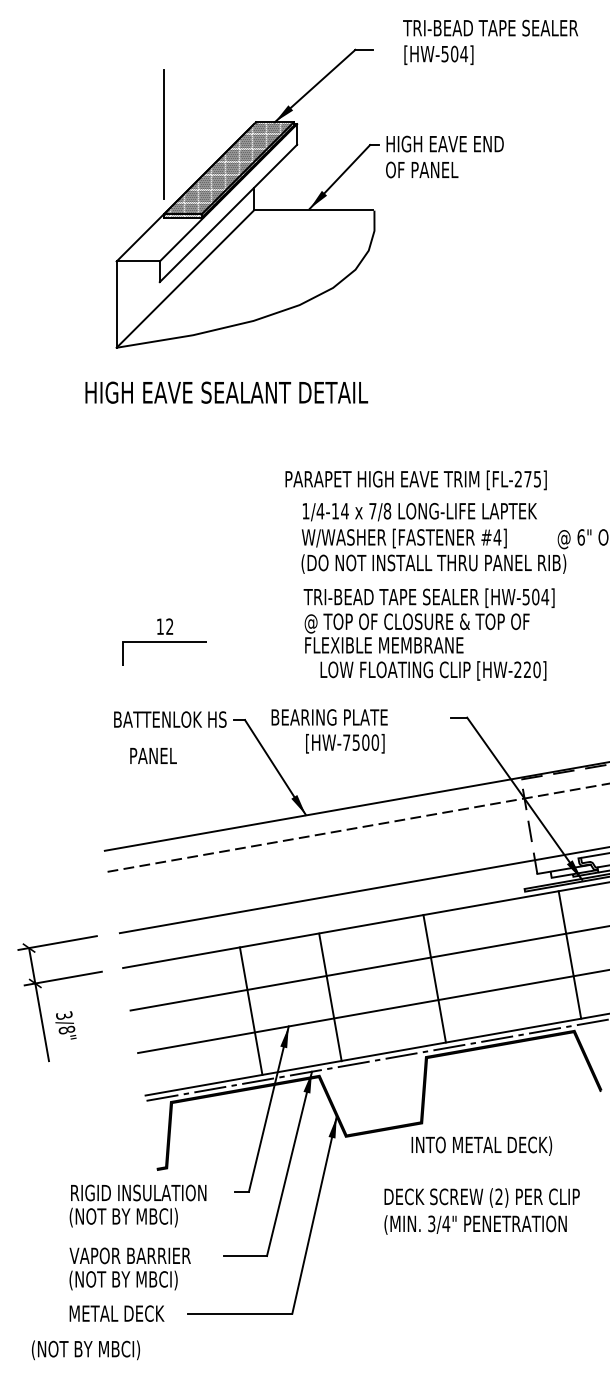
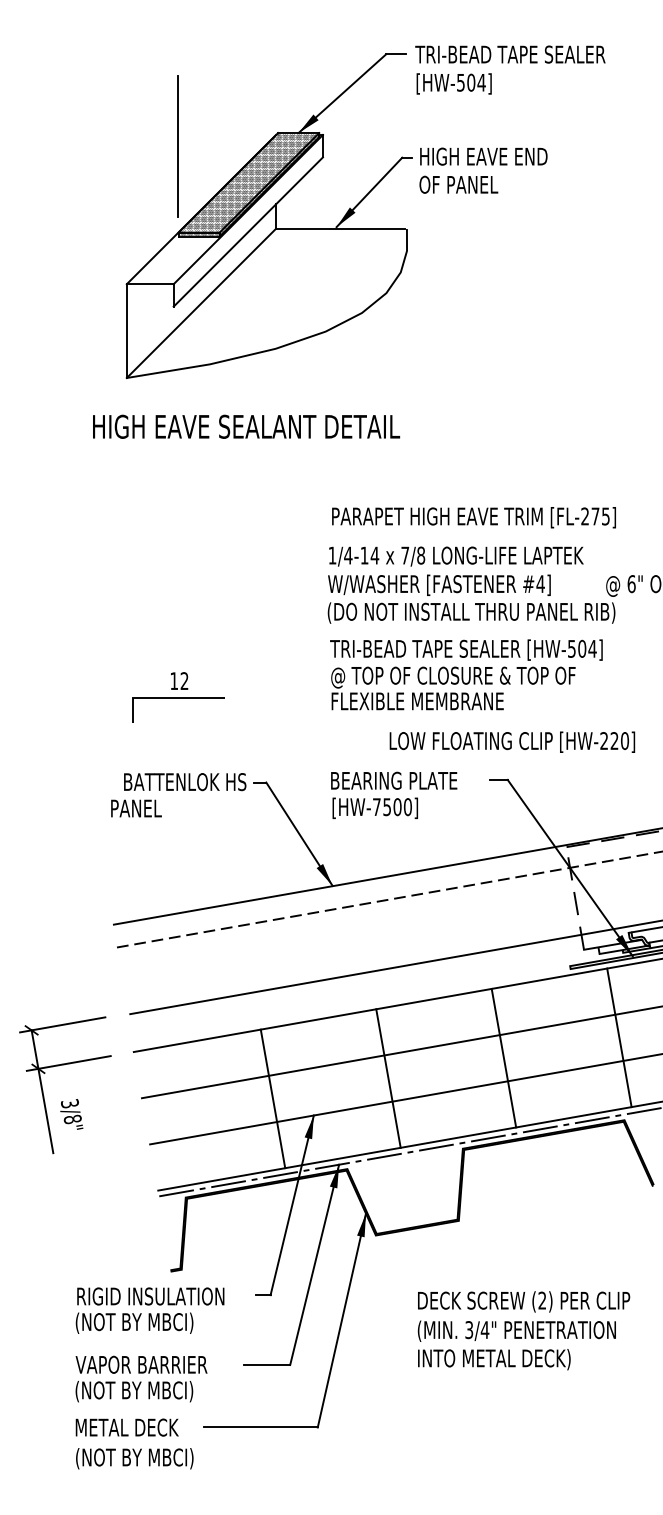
text: (490, 41) -> (510, 69), moved
text: (415, 480) -> (473, 517), moved
text: (433, 670) -> (512, 741), moved
text: (329, 717) -> (393, 780), moved
text: (153, 755) -> (136, 808), moved
line: (434, 978) -> (503, 1057), moved
line: (330, 997) -> (388, 1078), moved
text: (481, 1145) -> (493, 1358), moved
text: (86, 1350) -> (135, 1458), moved

